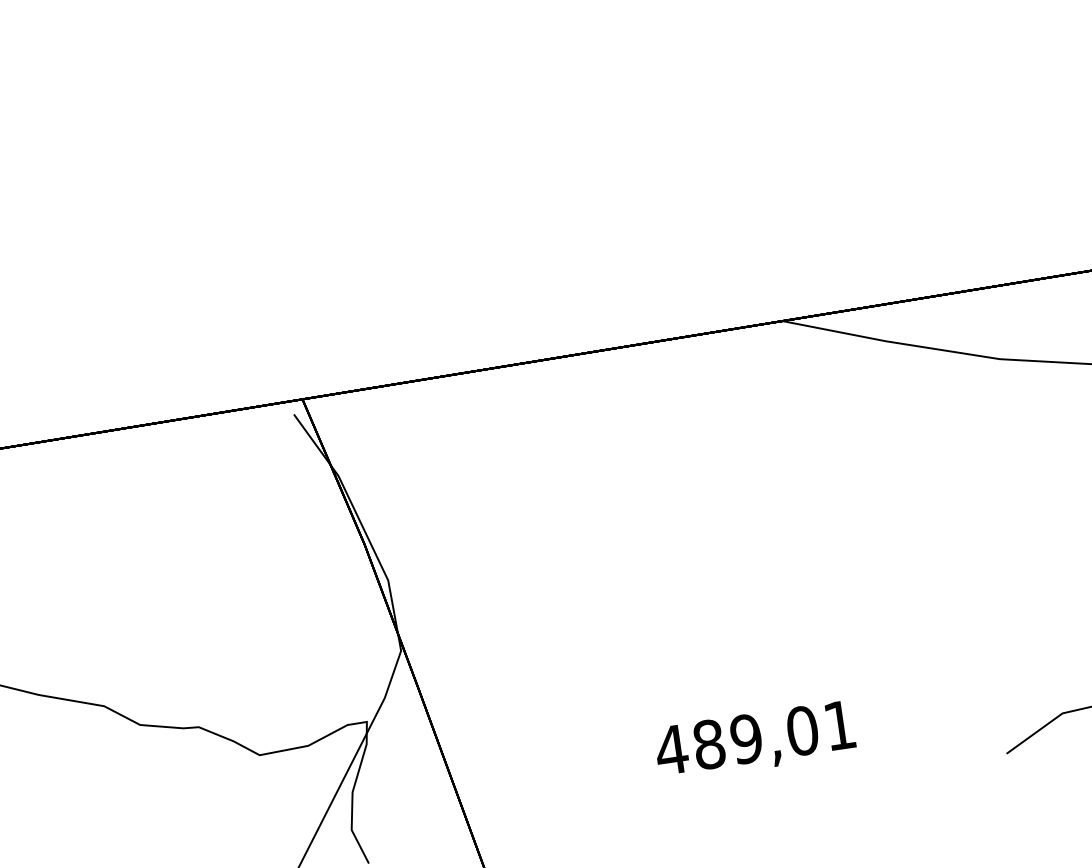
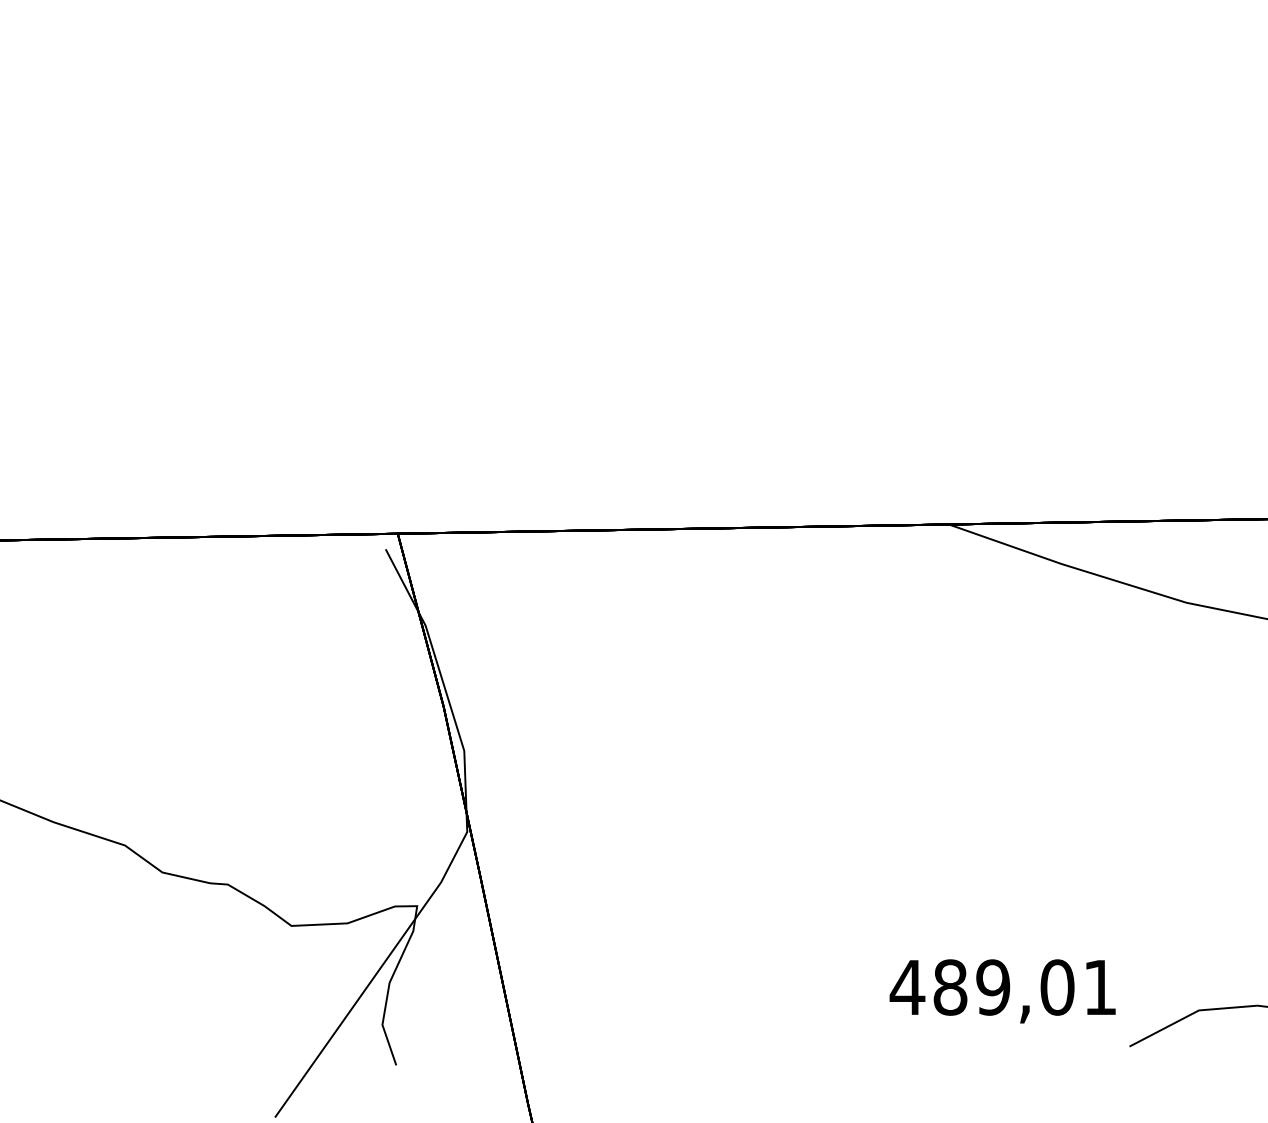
text: (755, 741) -> (1002, 991), moved

